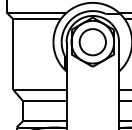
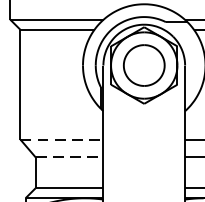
line: (39, 89) -> (61, 139), solid -> dashed
line: (44, 101) -> (69, 157), solid -> dashed

